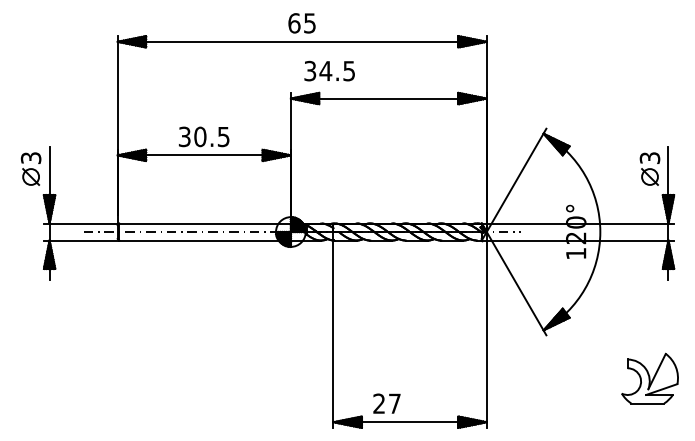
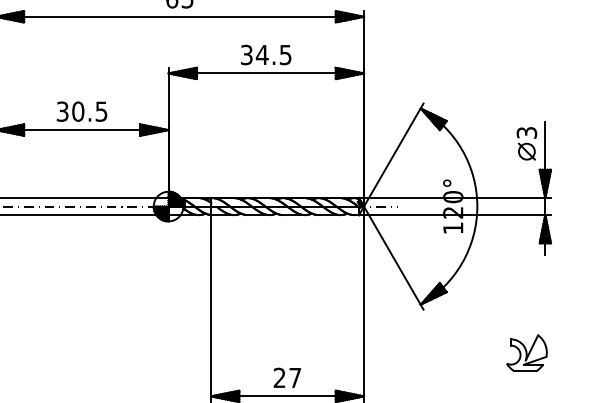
text: (329, 70) -> (265, 54), moved
part: (649, 378) -> (526, 352), size x0.71
text: (386, 403) -> (286, 377), moved

